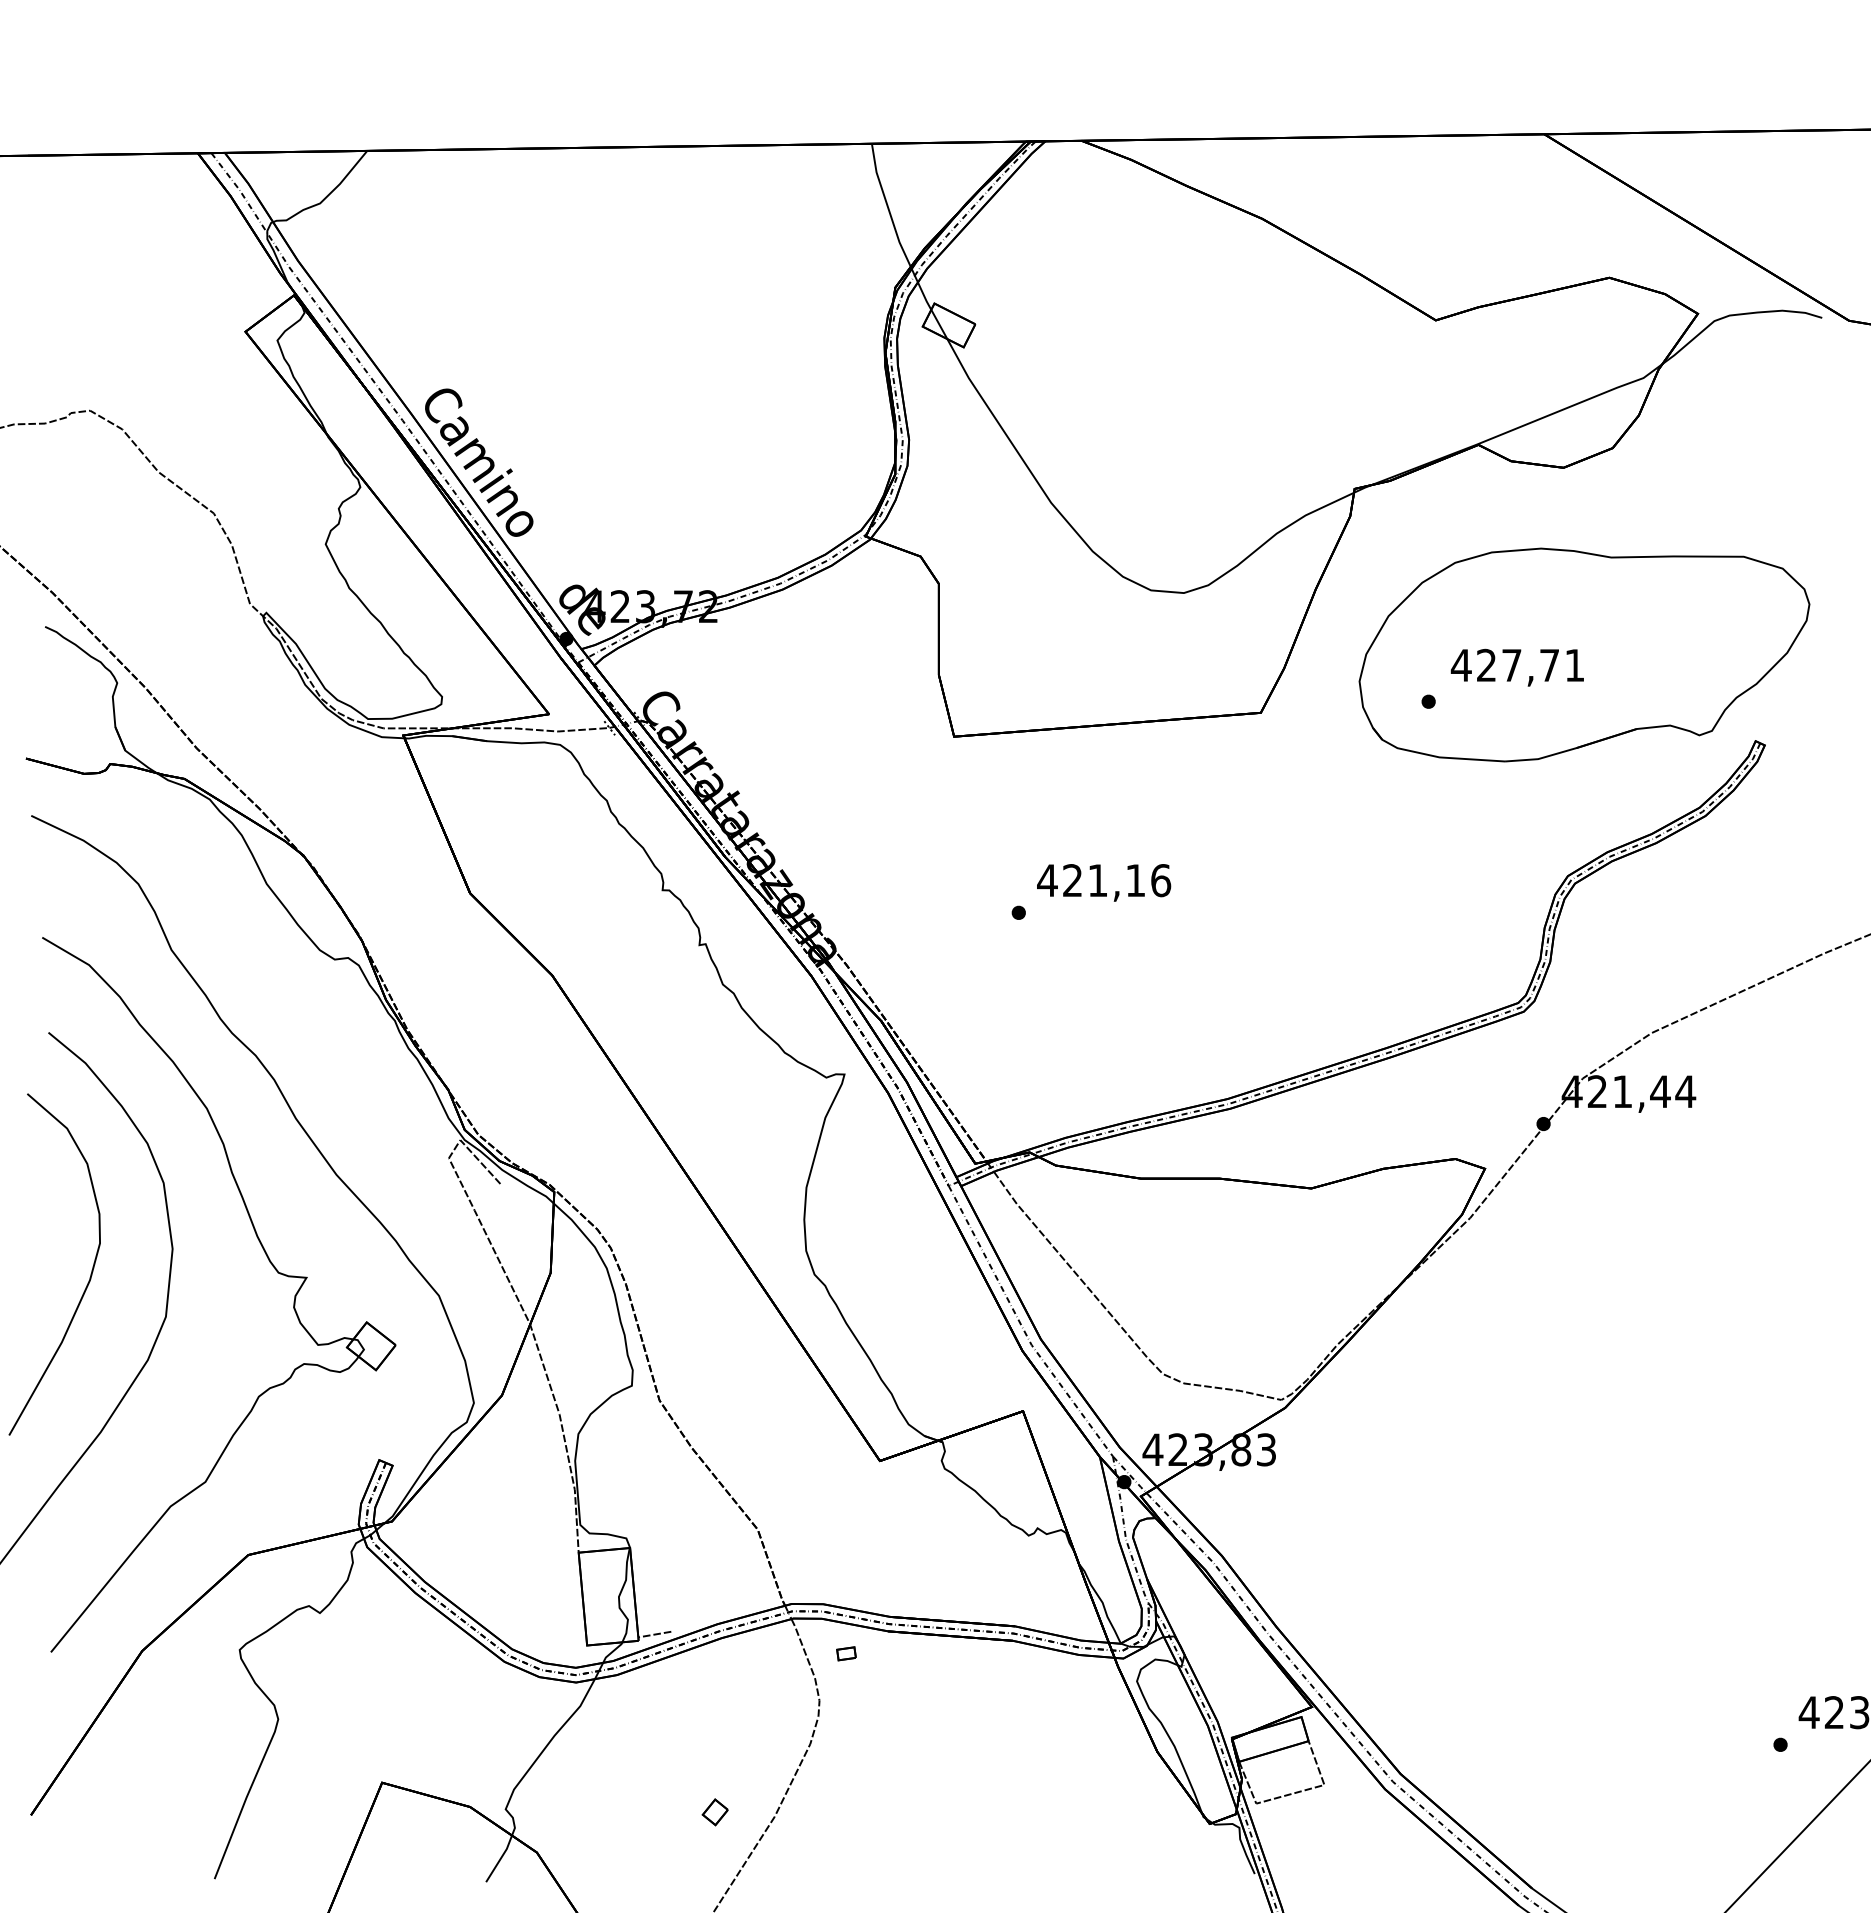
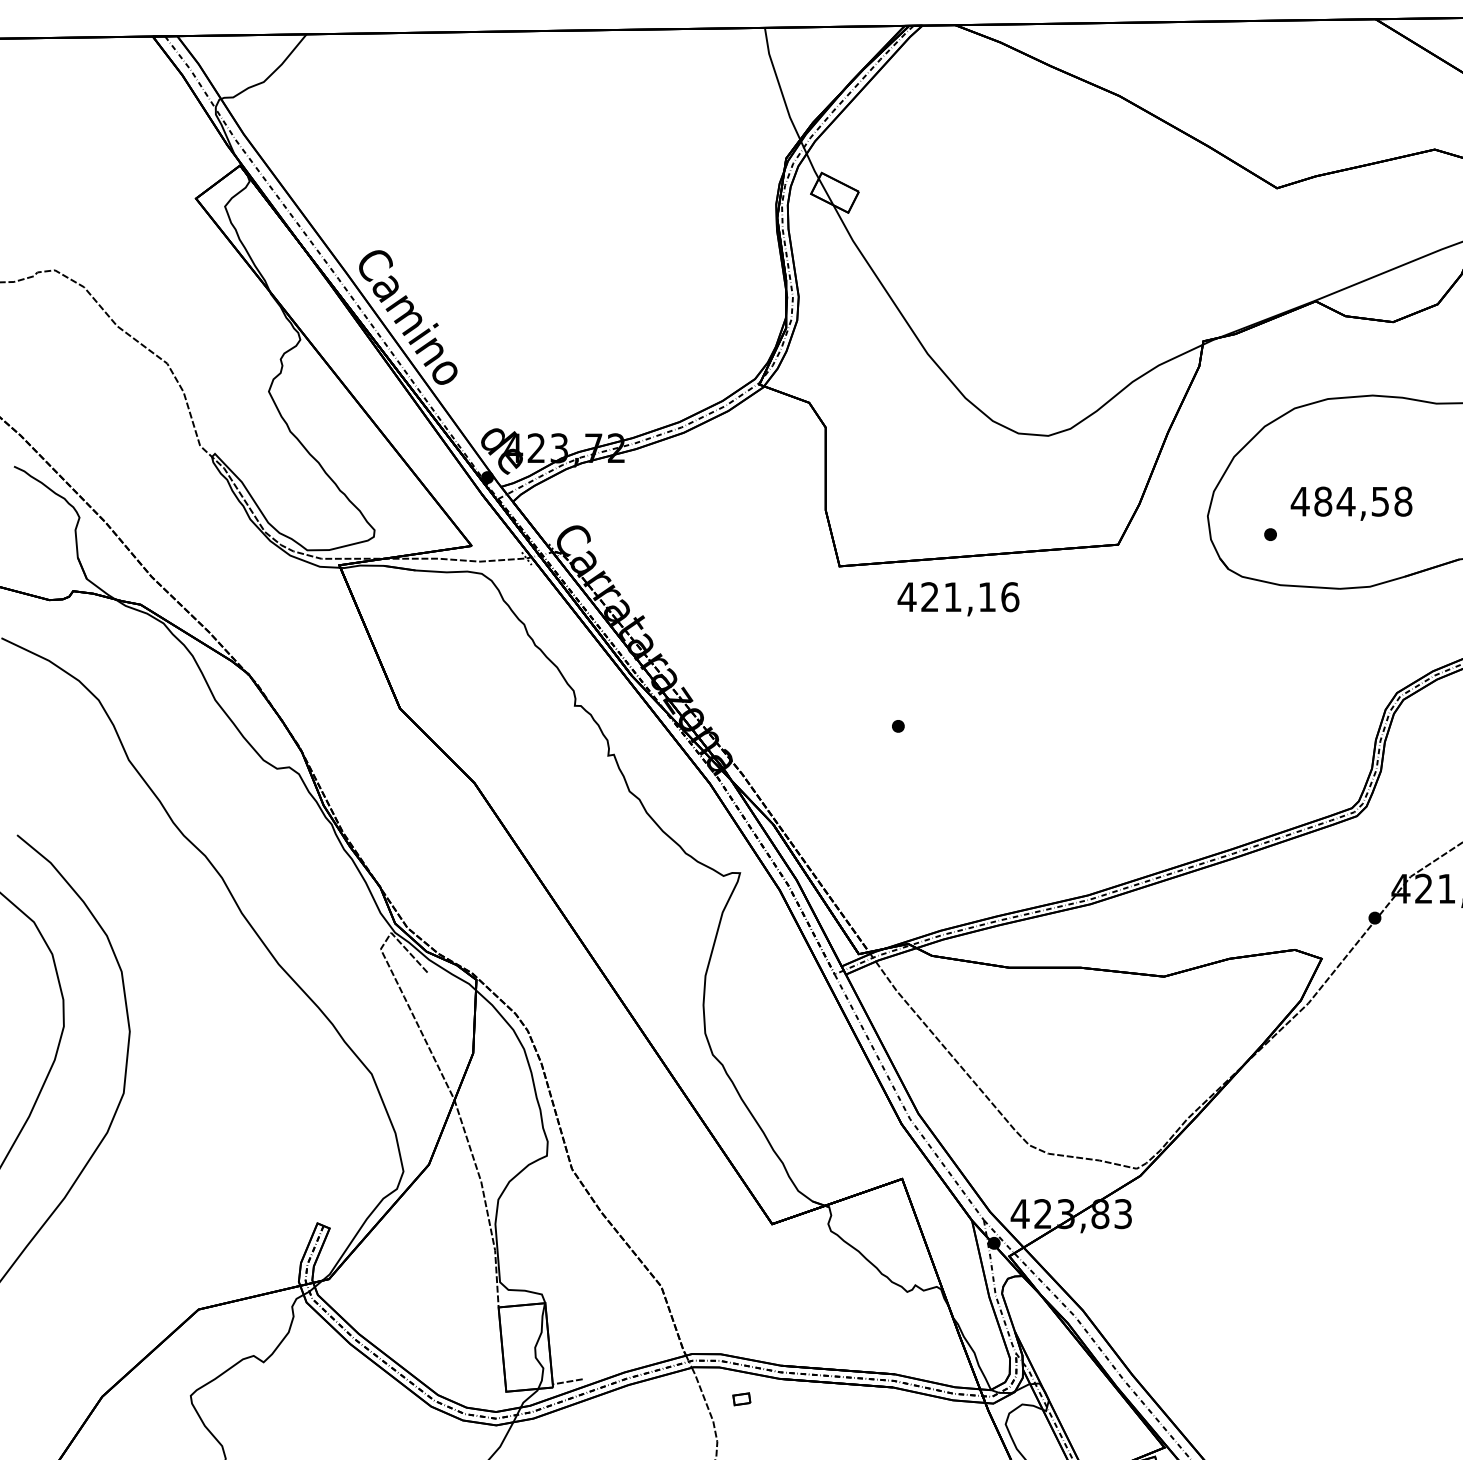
text: (1530, 665) -> (1363, 501), 427,71 -> 484,58
text: (1104, 882) -> (958, 598), moved
part: (269, 1262) -> (217, 1043), removed

